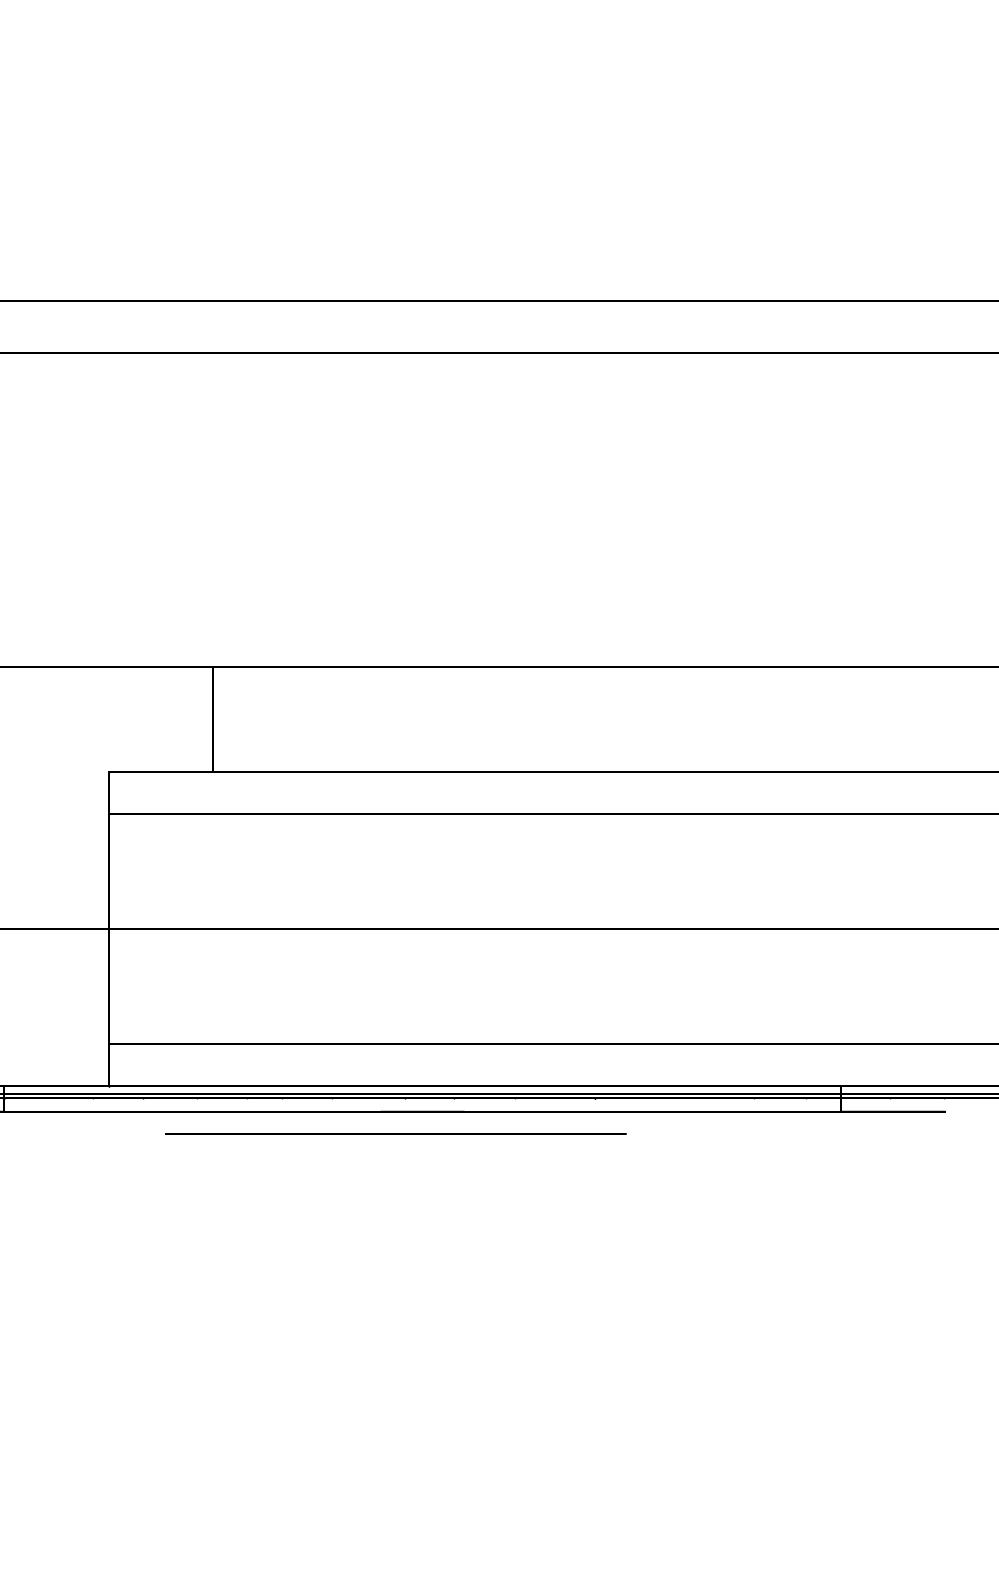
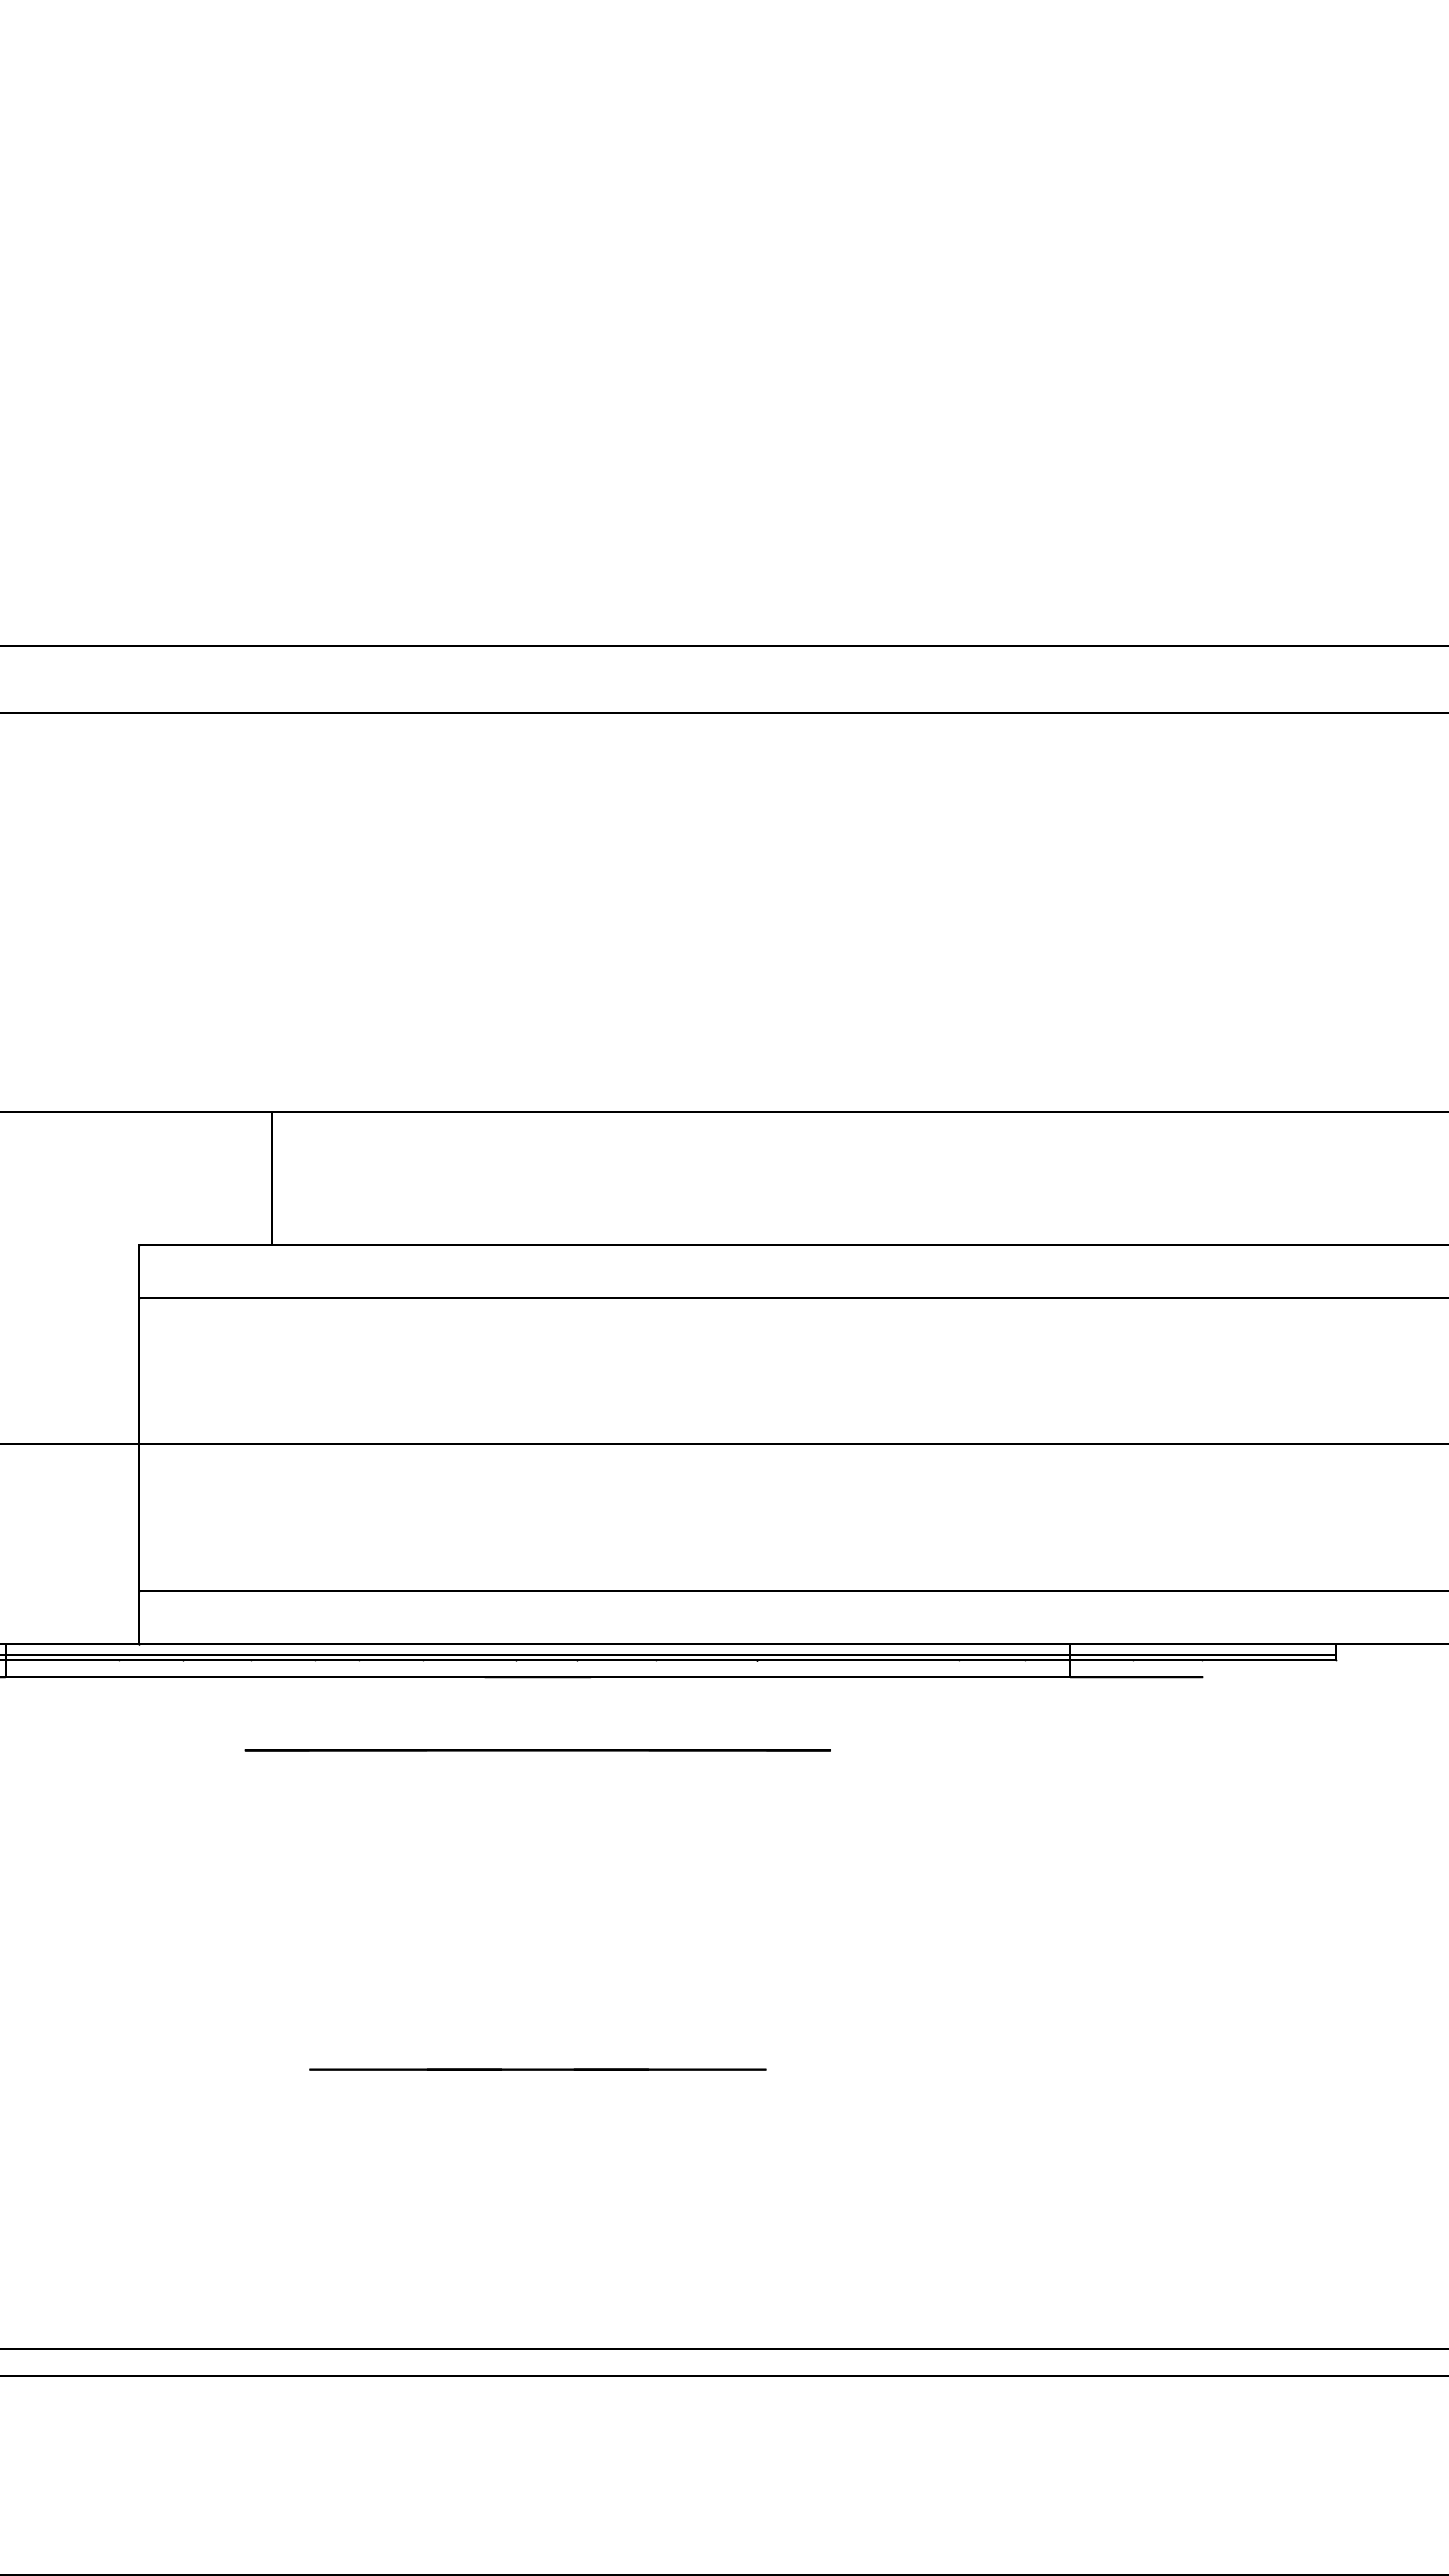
line: (395, 1134) -> (537, 1750), moved
line: (422, 1420) -> (537, 2069), added

